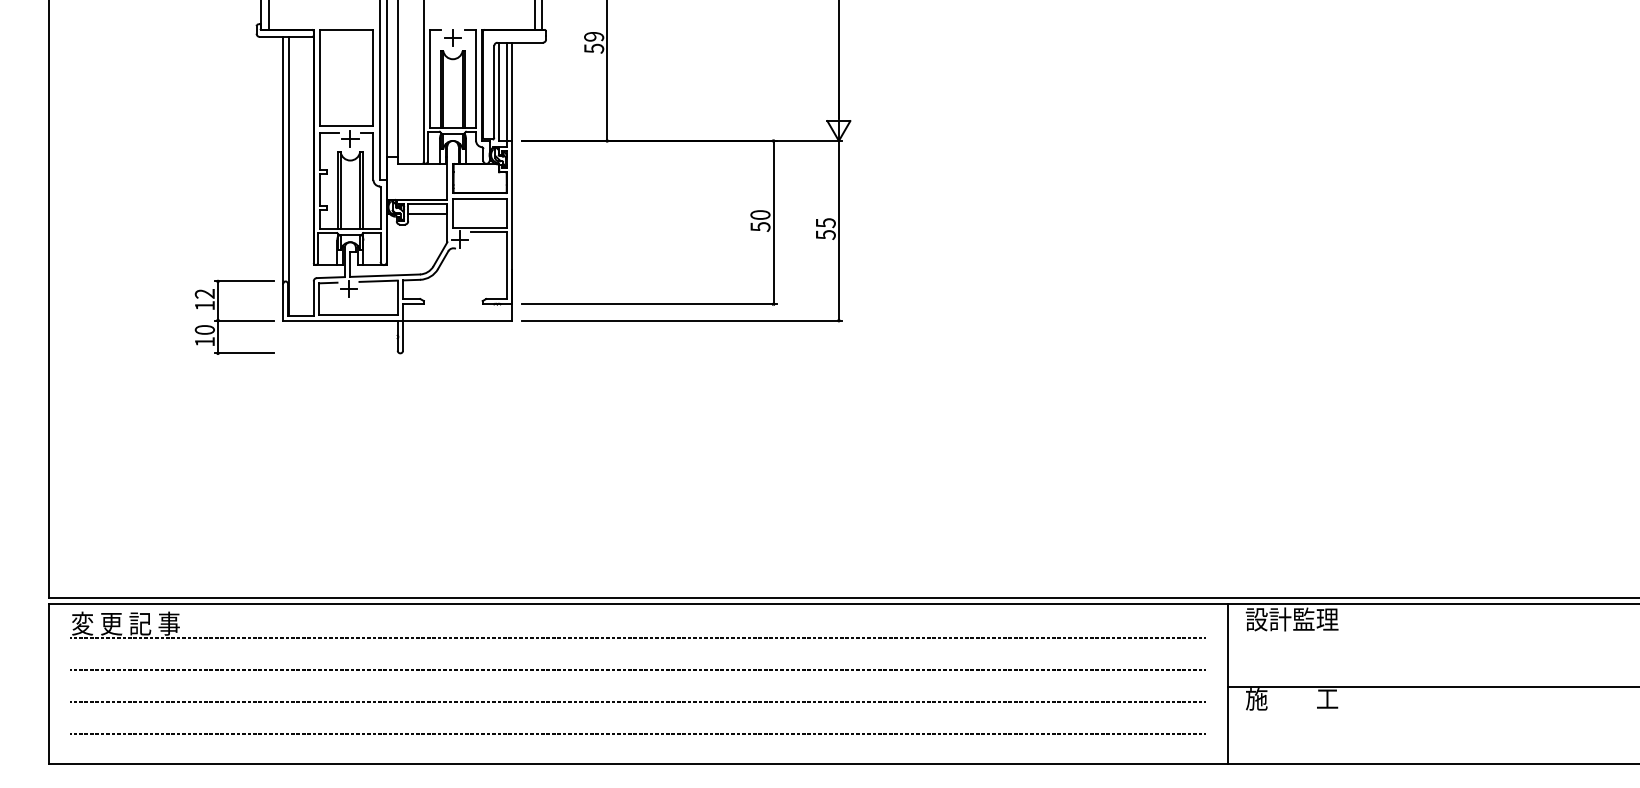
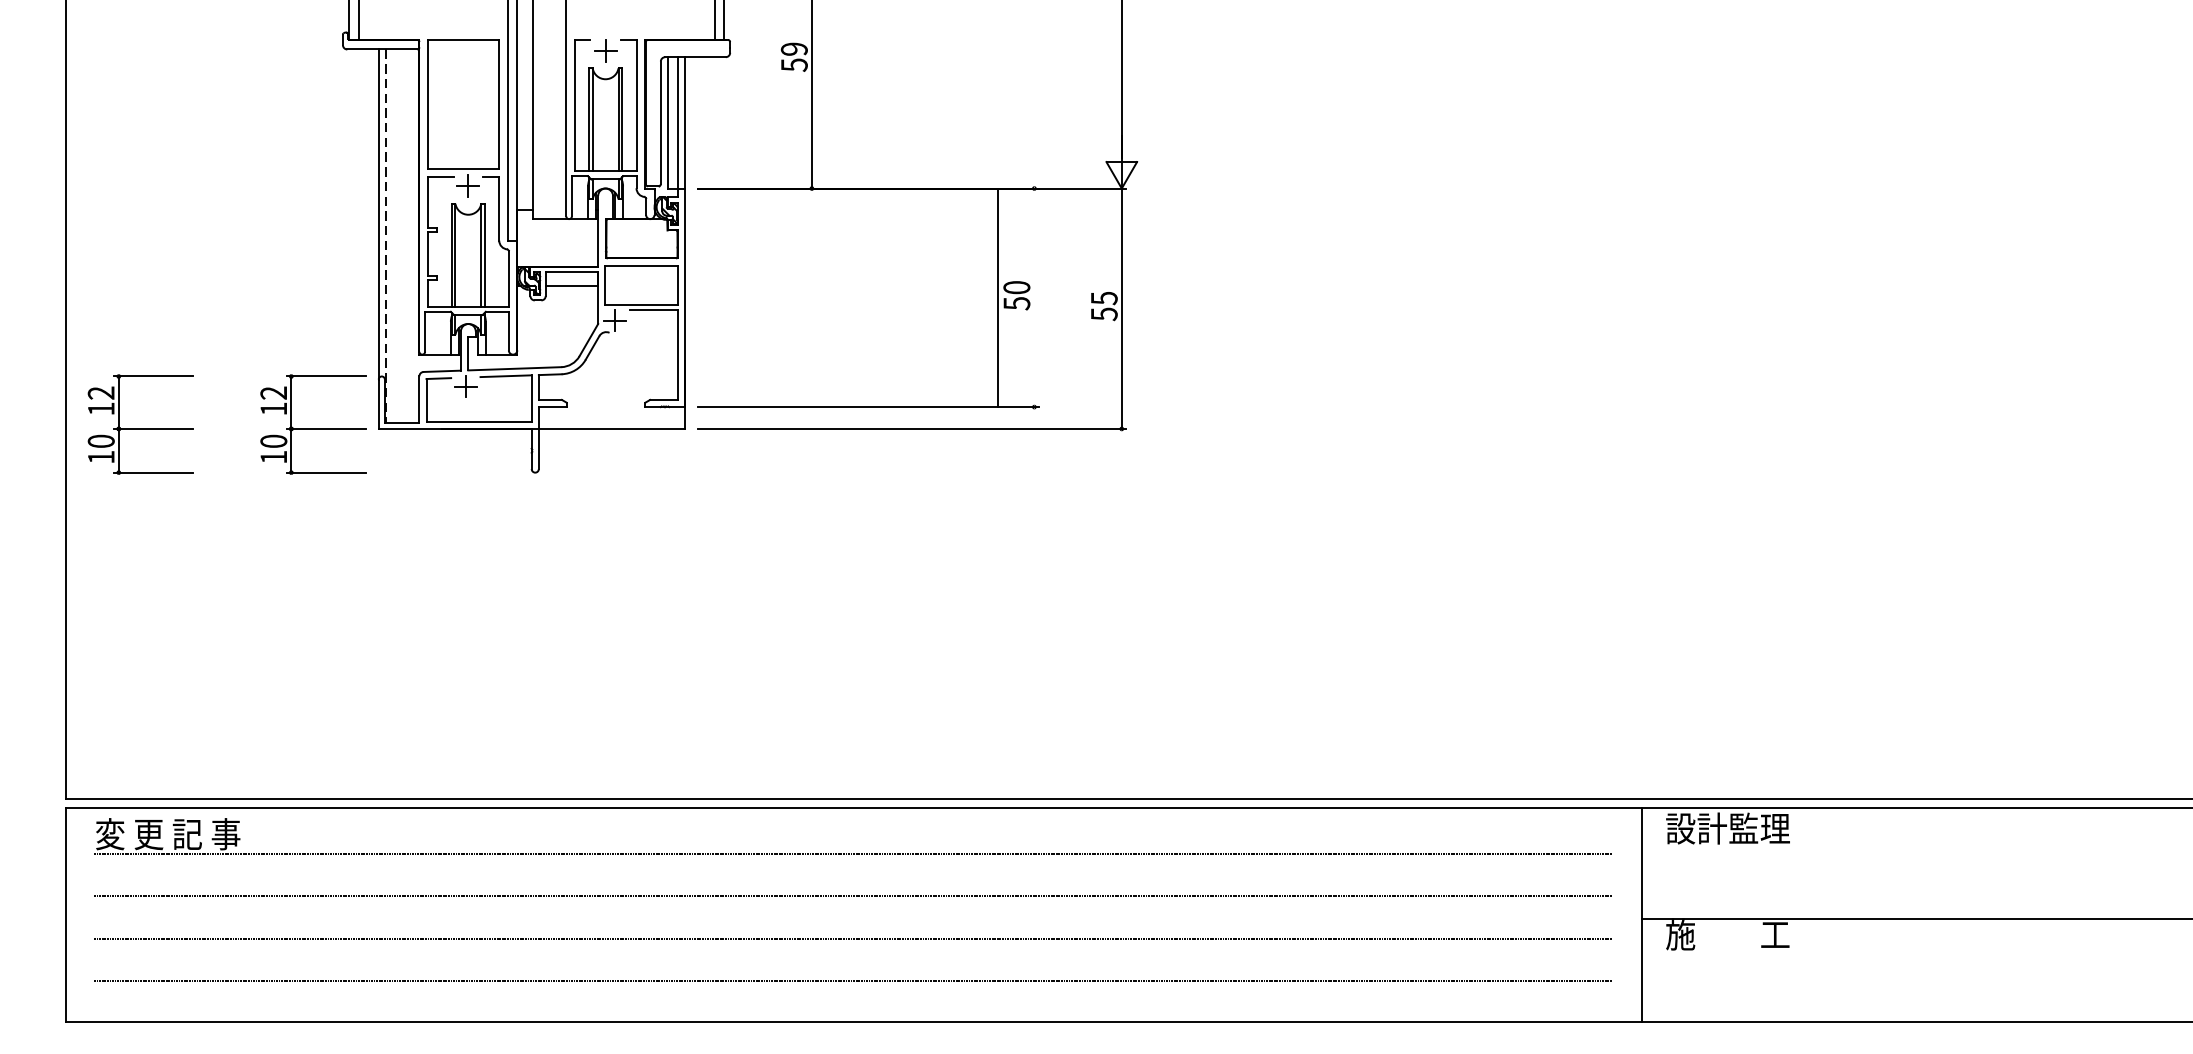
line: (288, 176) -> (385, 236), solid -> dashed
line: (773, 222) -> (998, 297), moved
part: (105, 316) -> (140, 423), added

